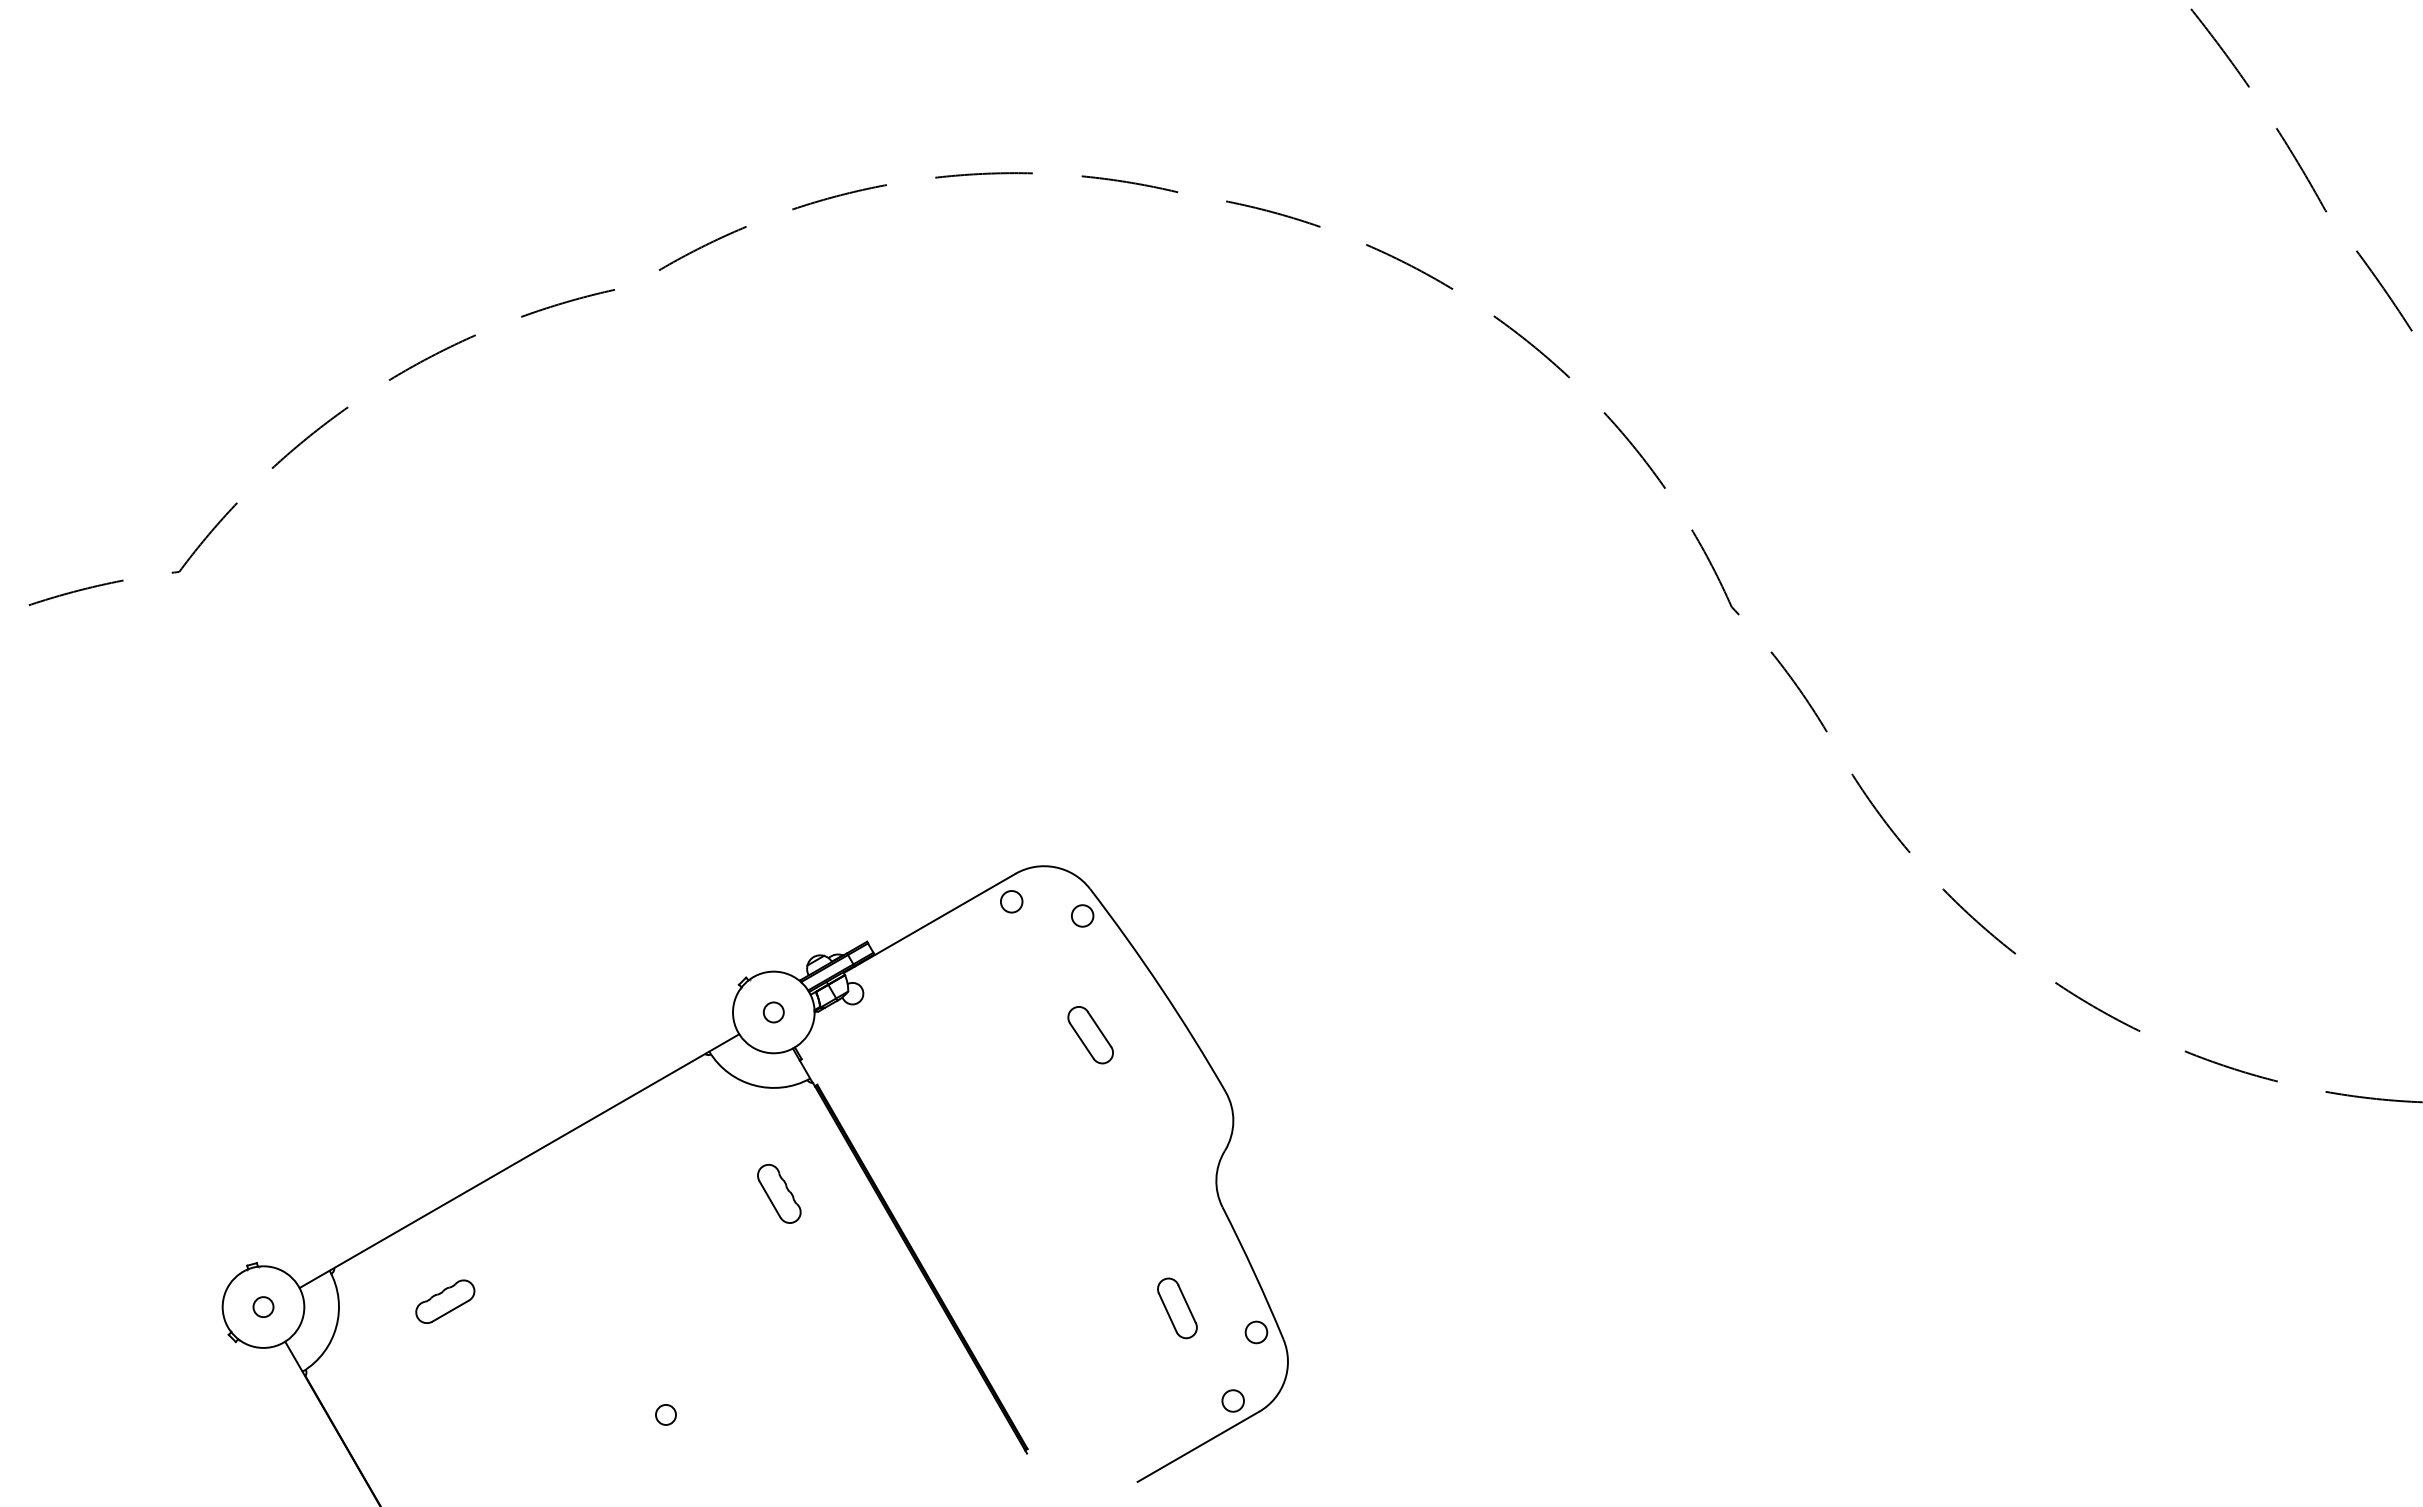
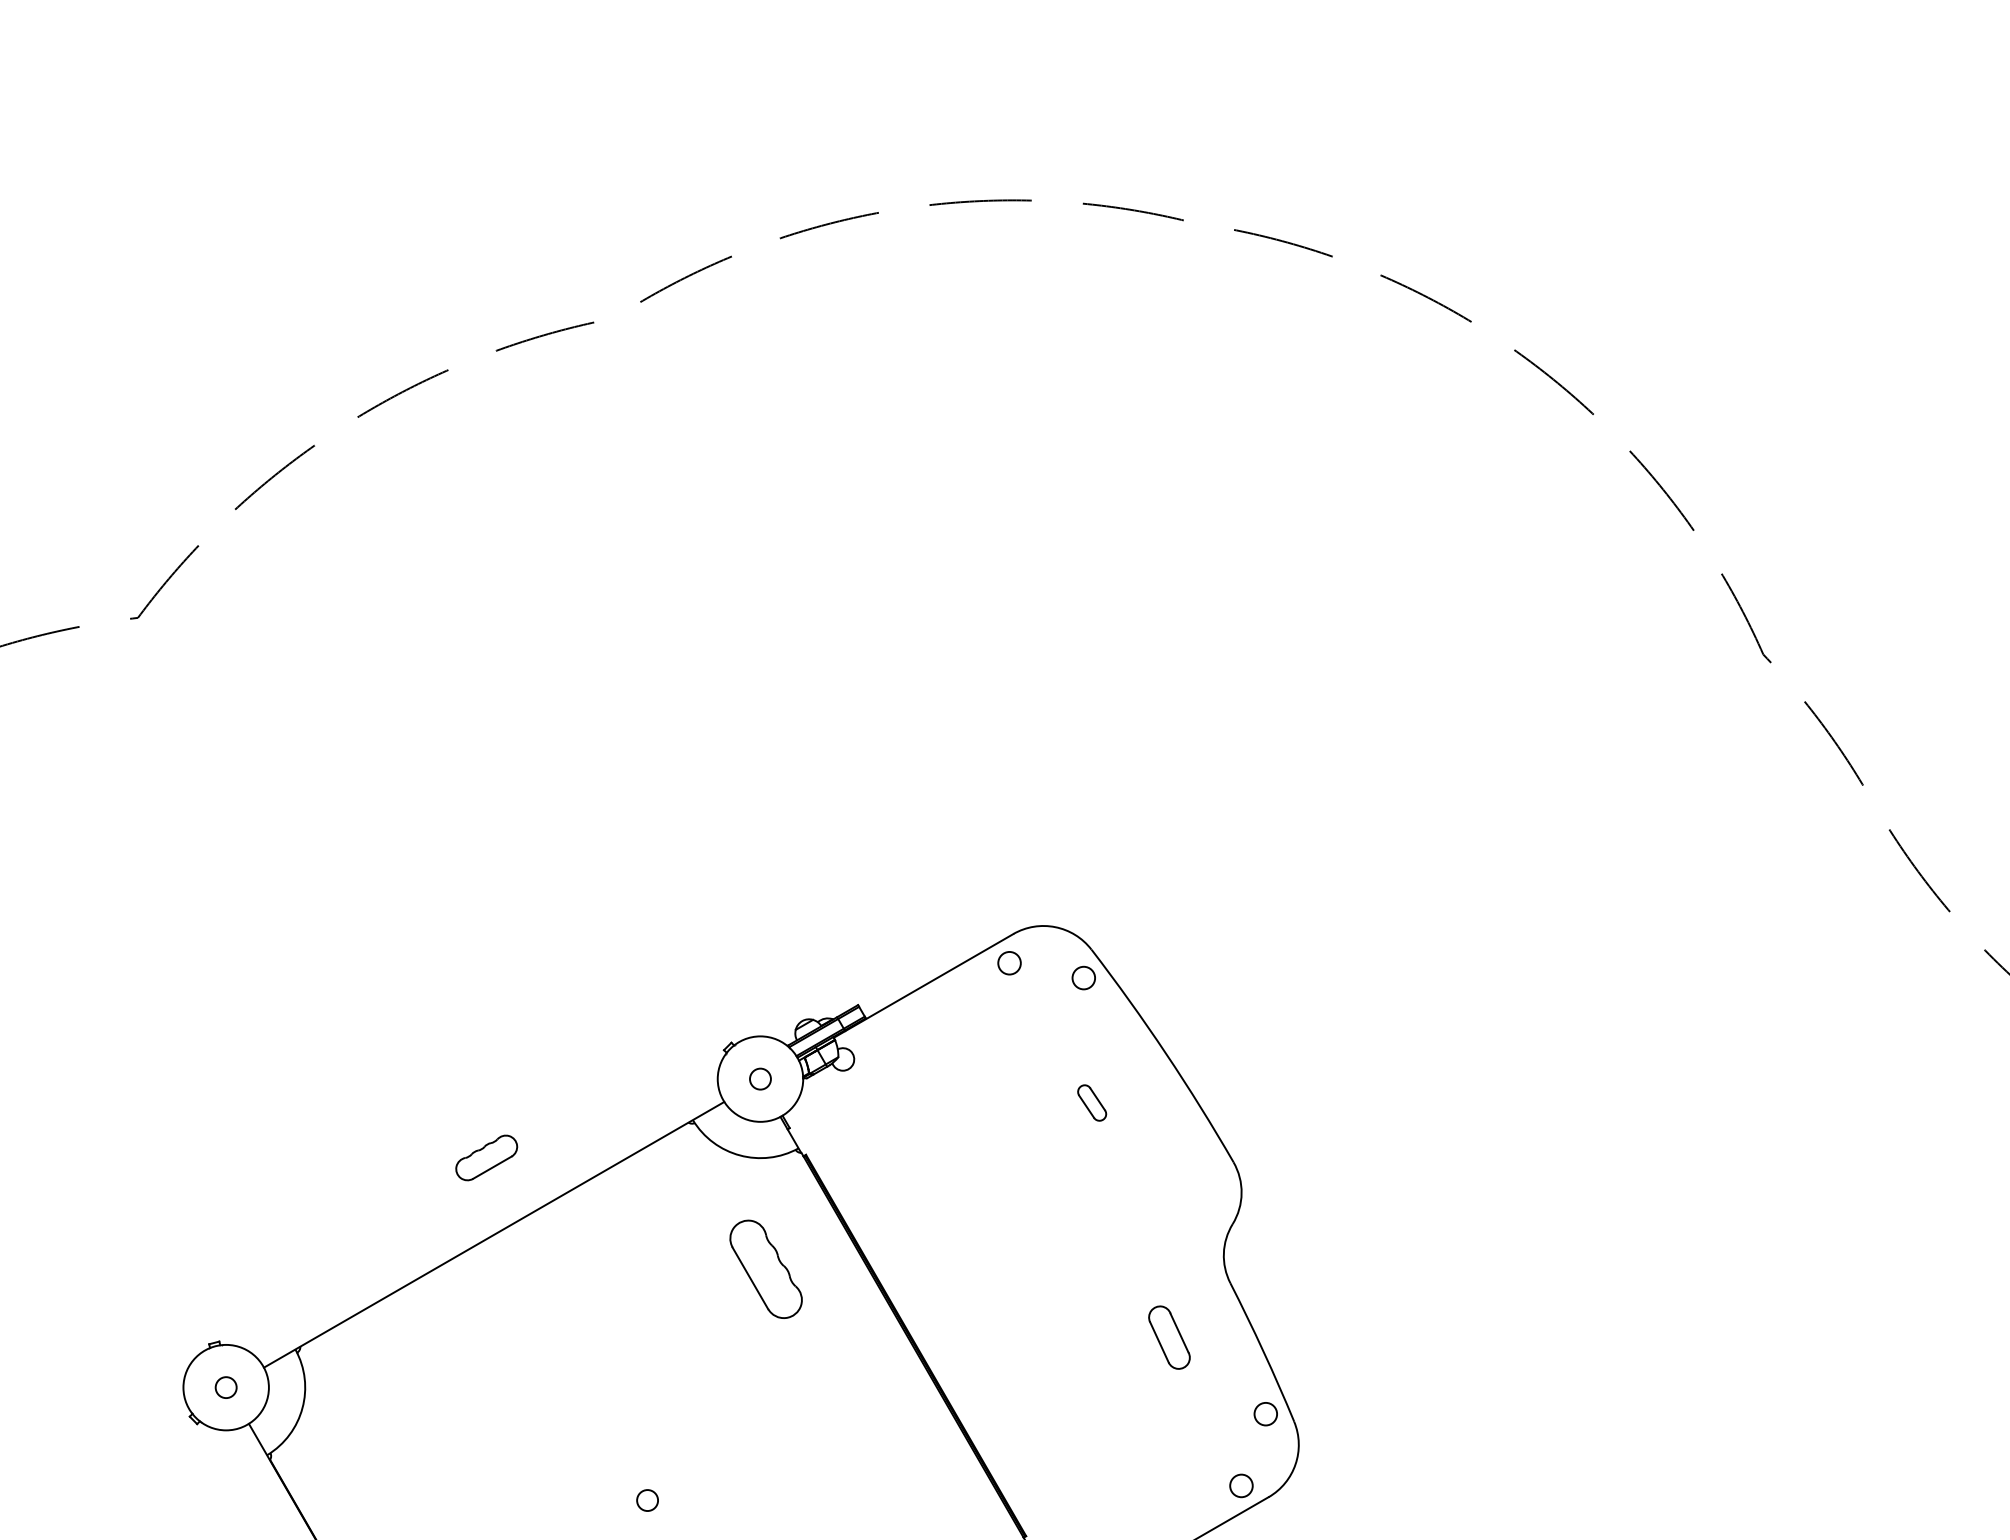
part: (1090, 1035) -> (1092, 1103), size x0.6
part: (779, 1193) -> (766, 1268), size x1.6
part: (445, 1301) -> (486, 1157), moved
part: (1177, 1308) -> (1169, 1337), moved

